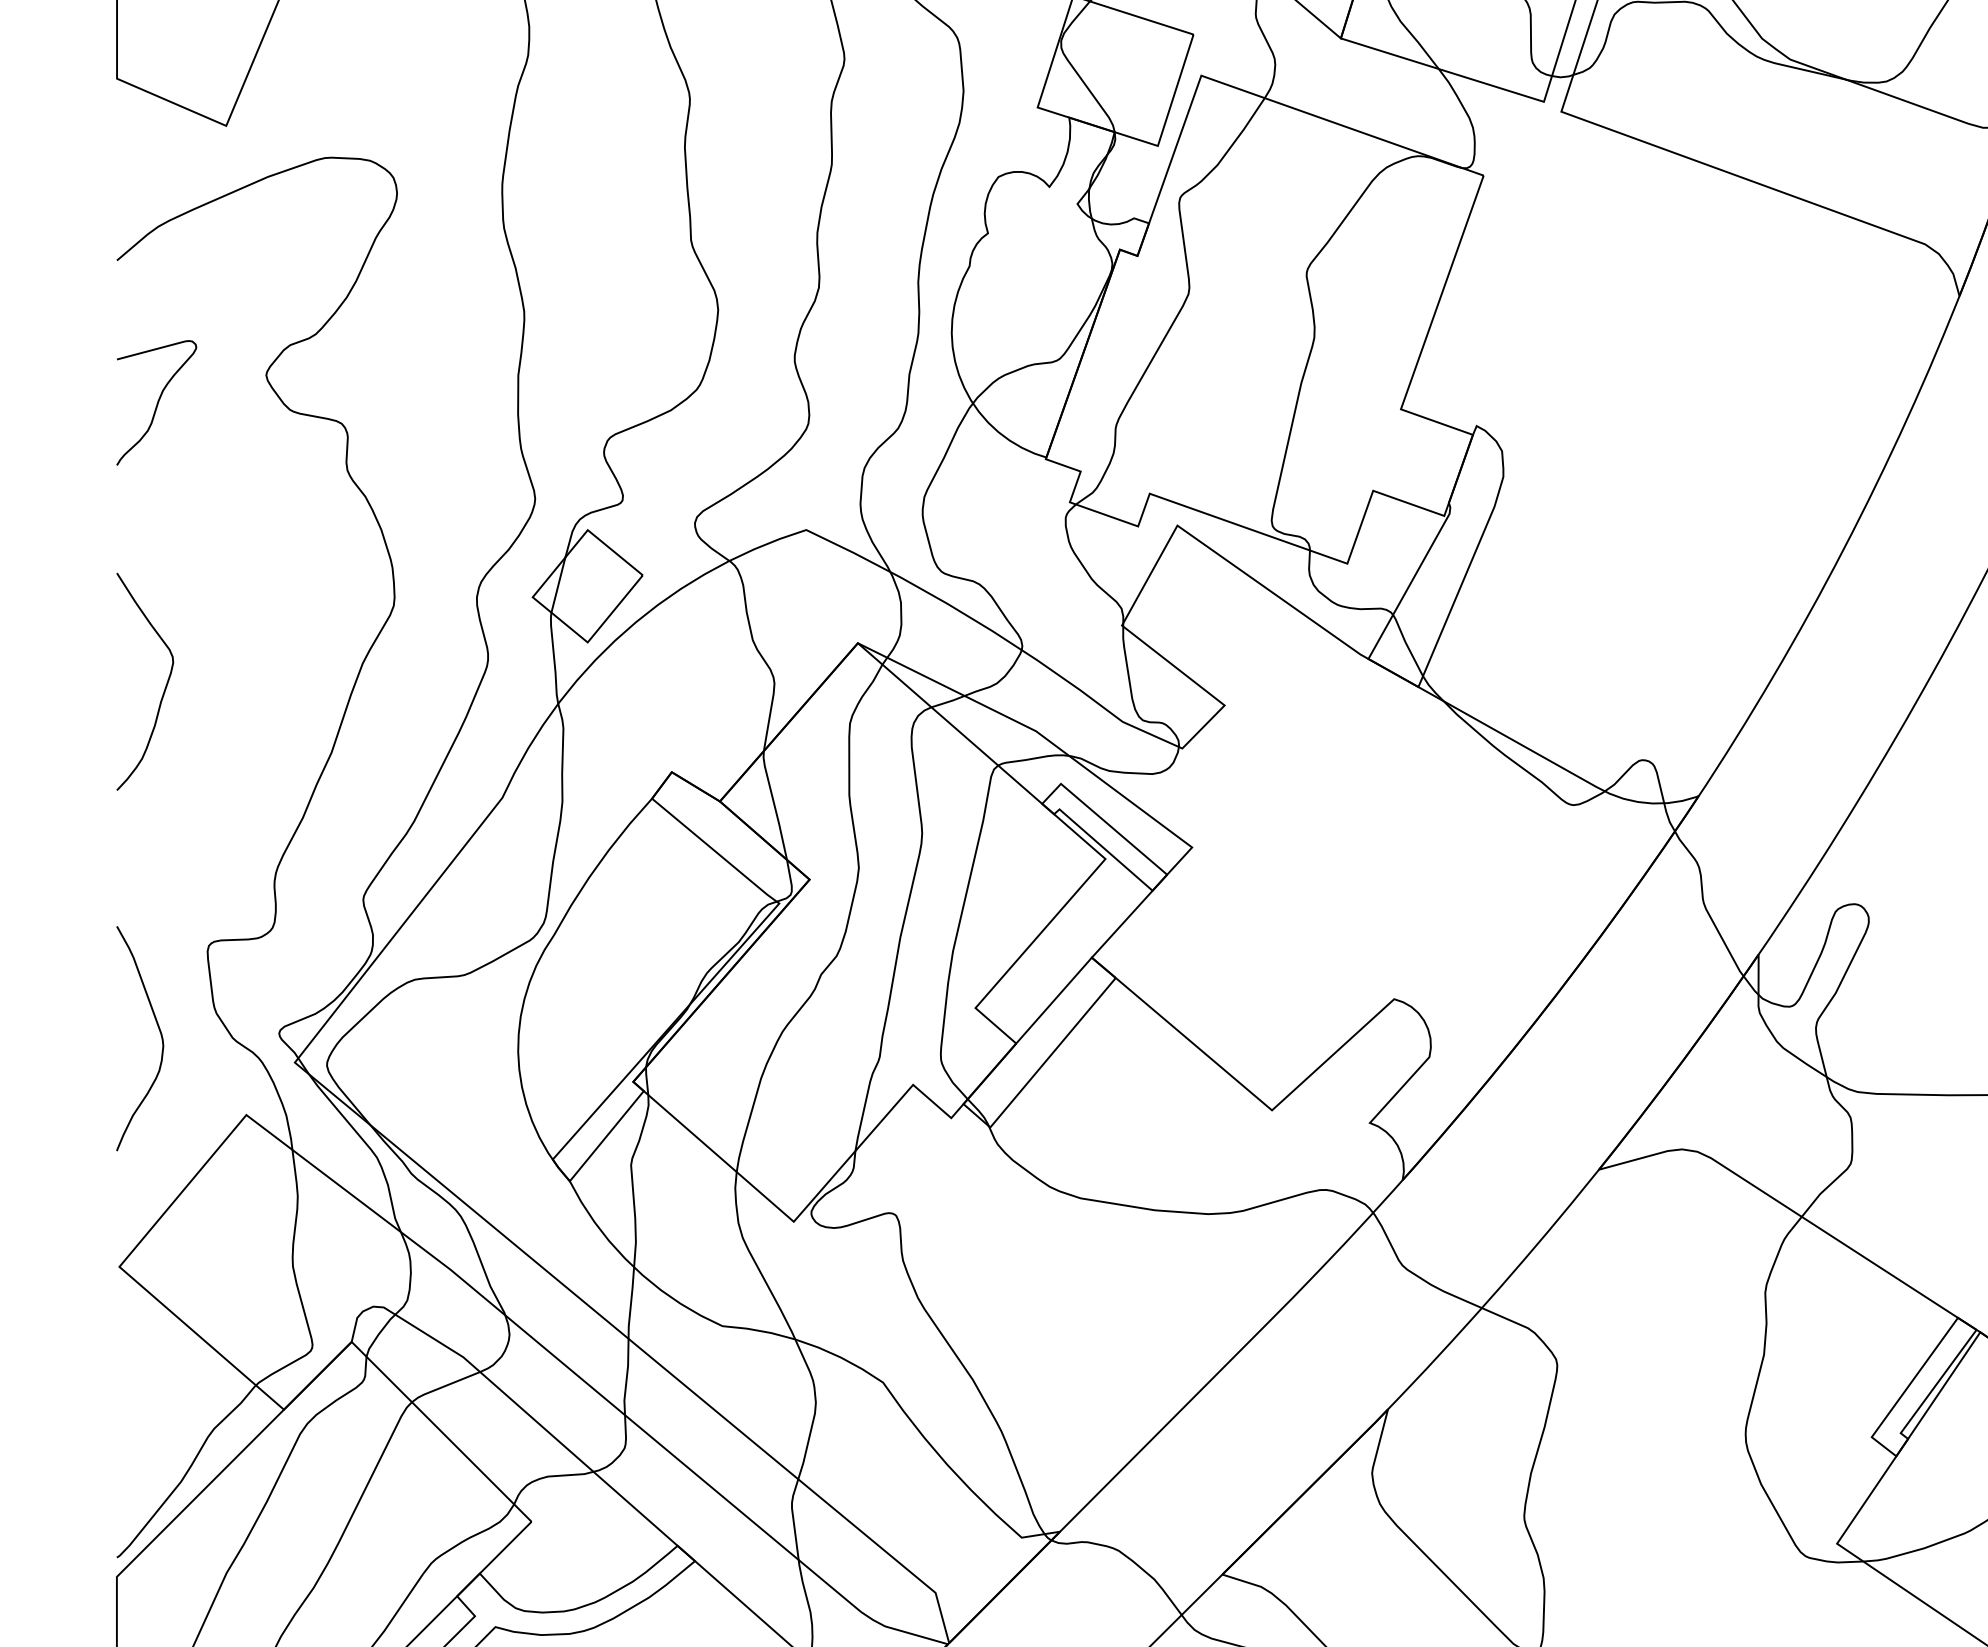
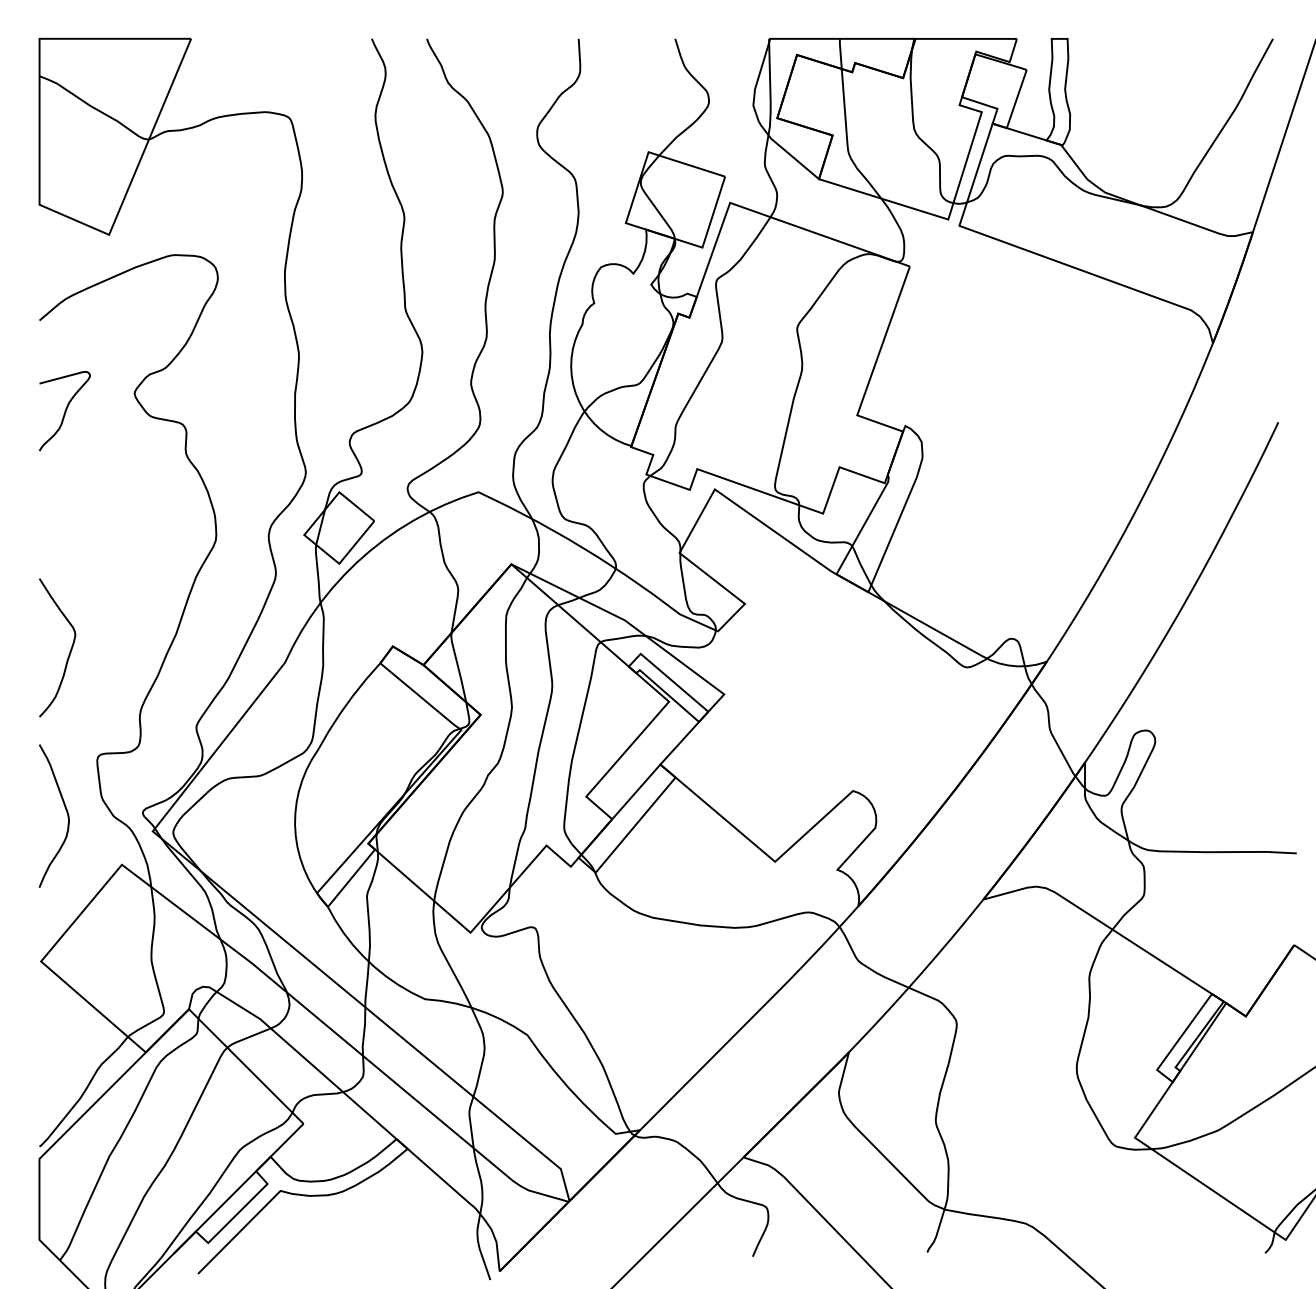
curve: (164, 687) -> (69, 651), moved

